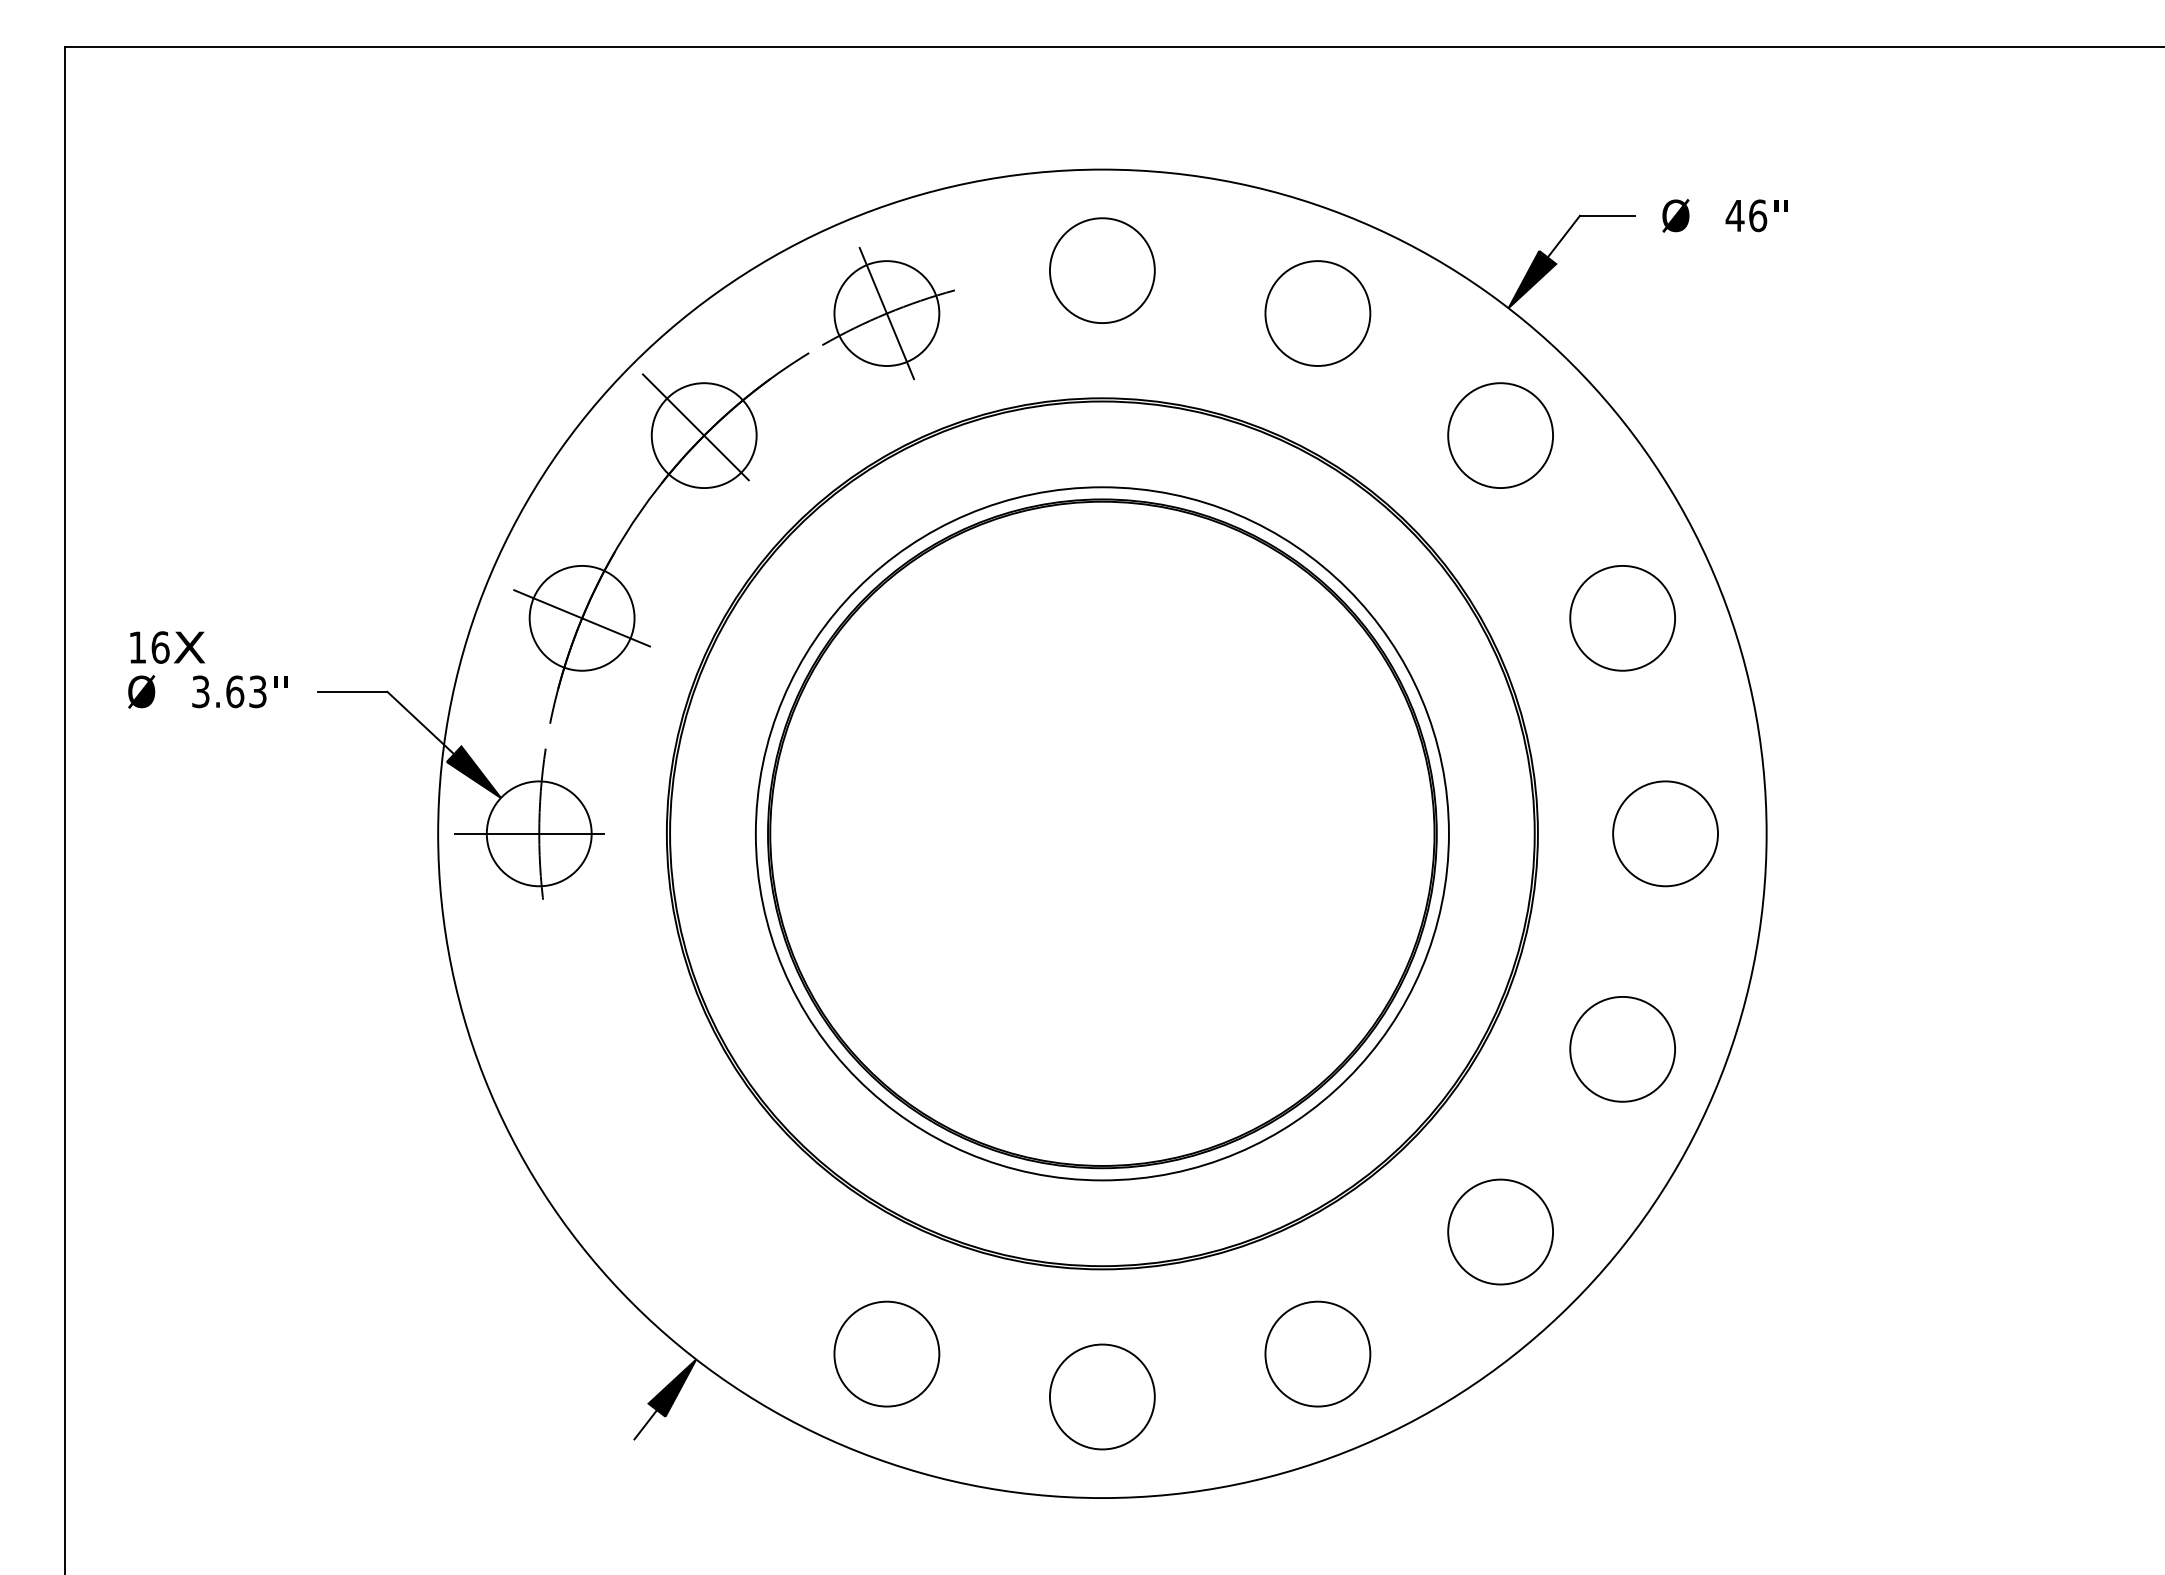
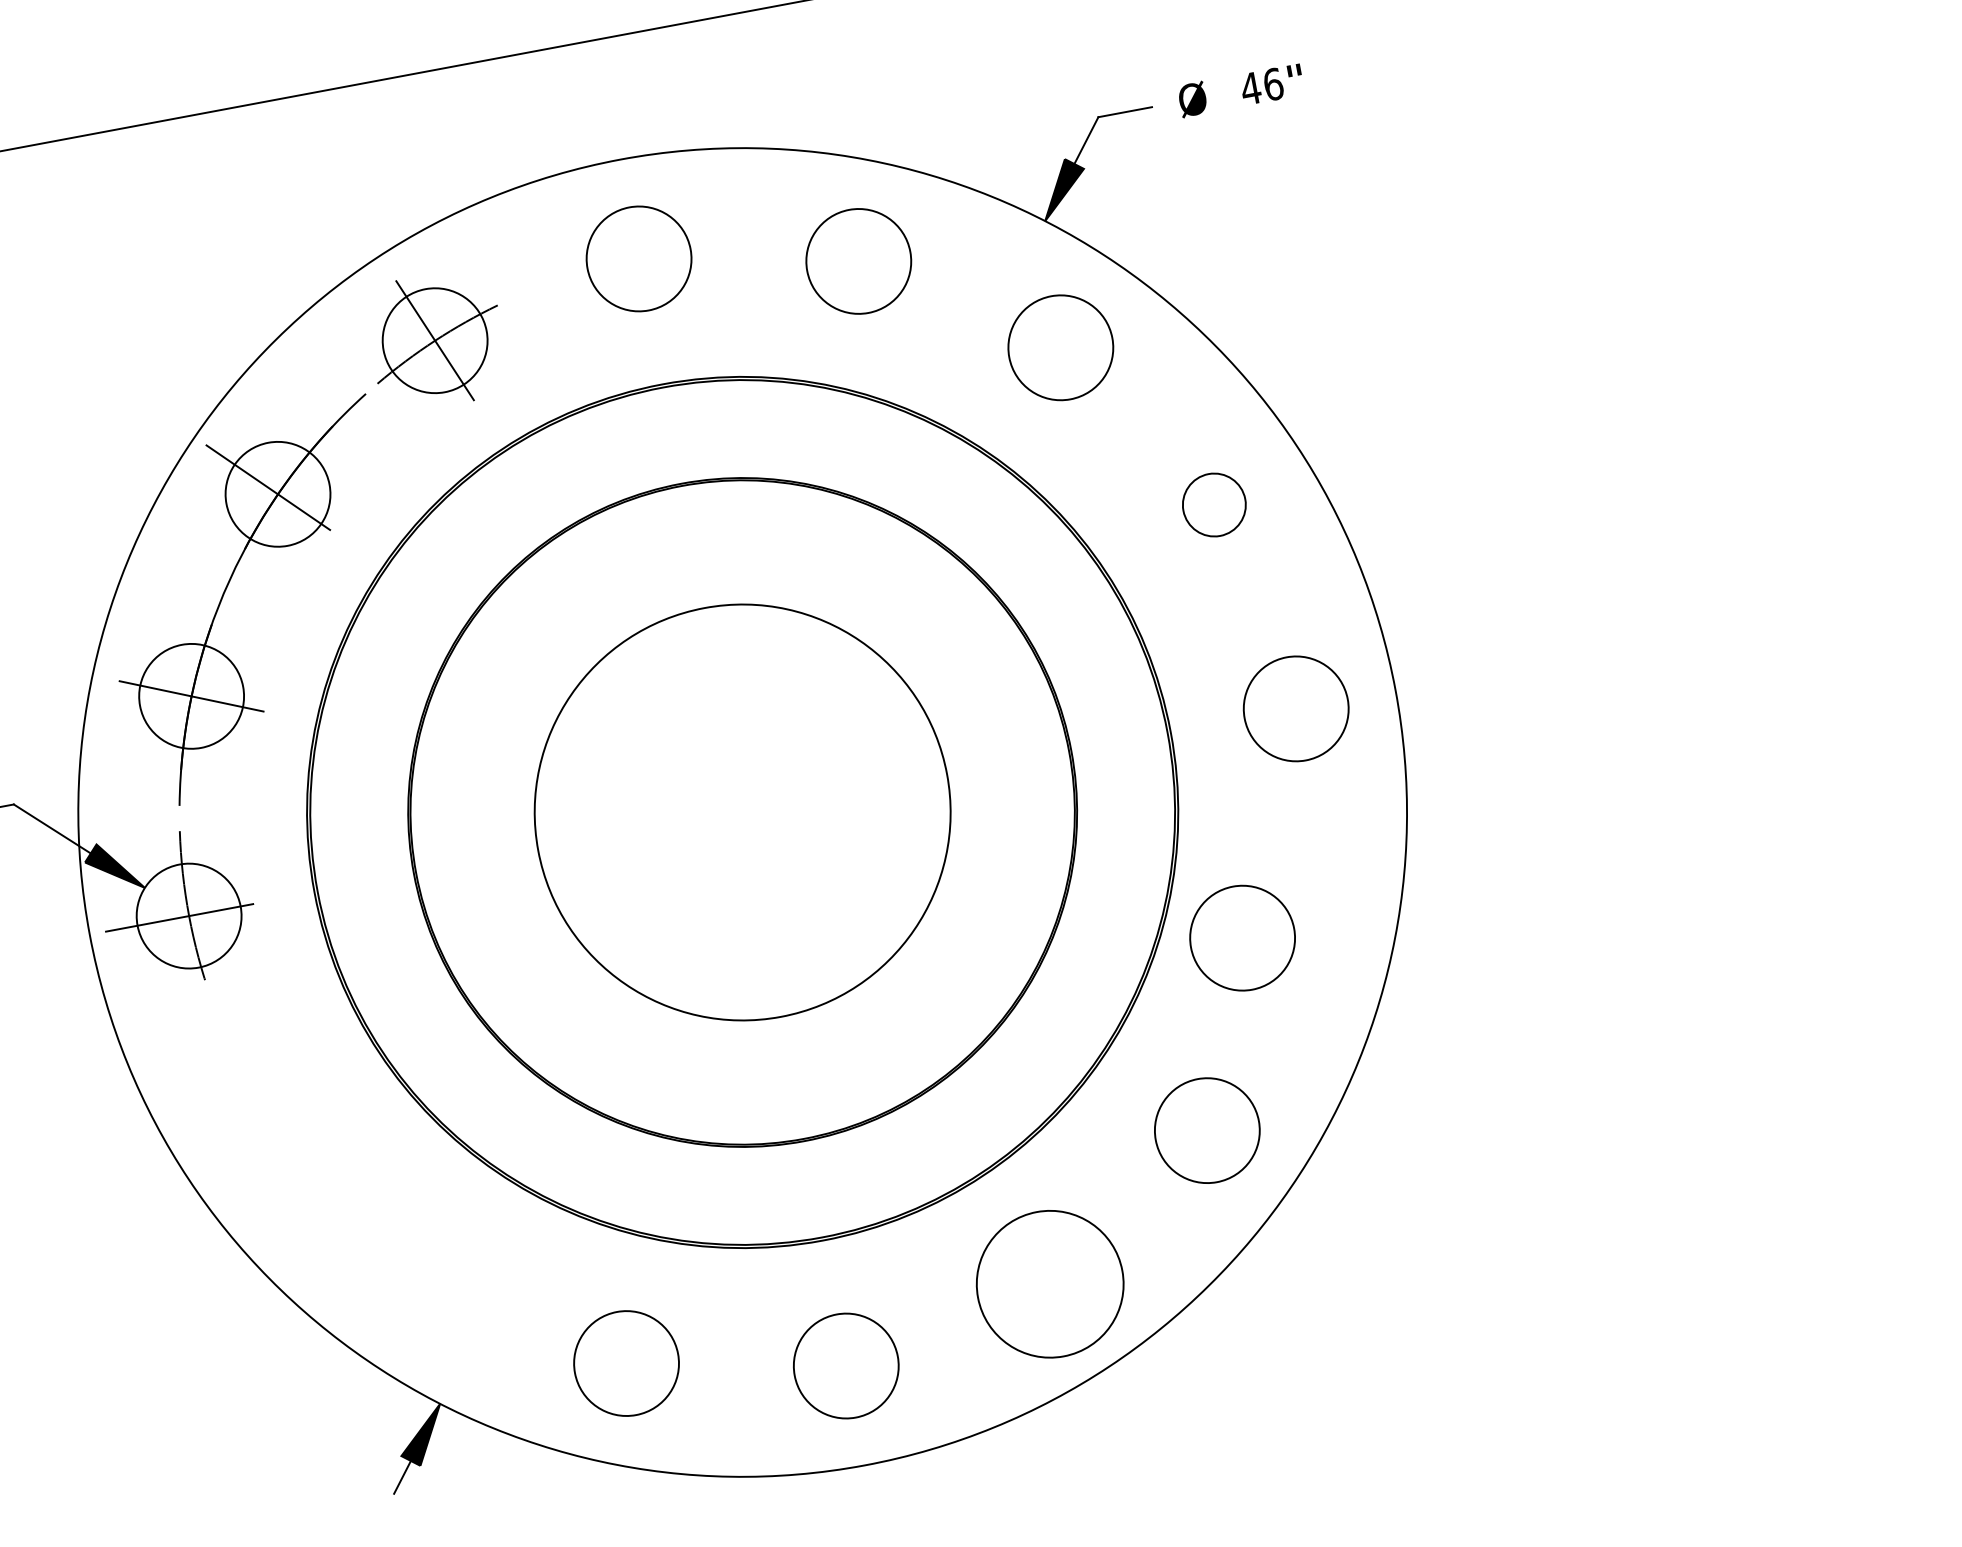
circle: (1622, 618) -> (1214, 505), size x0.6
circle: (1101, 833) -> (741, 812), size x0.6
circle: (1622, 1049) -> (1242, 938), moved
circle: (1317, 1353) -> (1049, 1283), size x1.4

